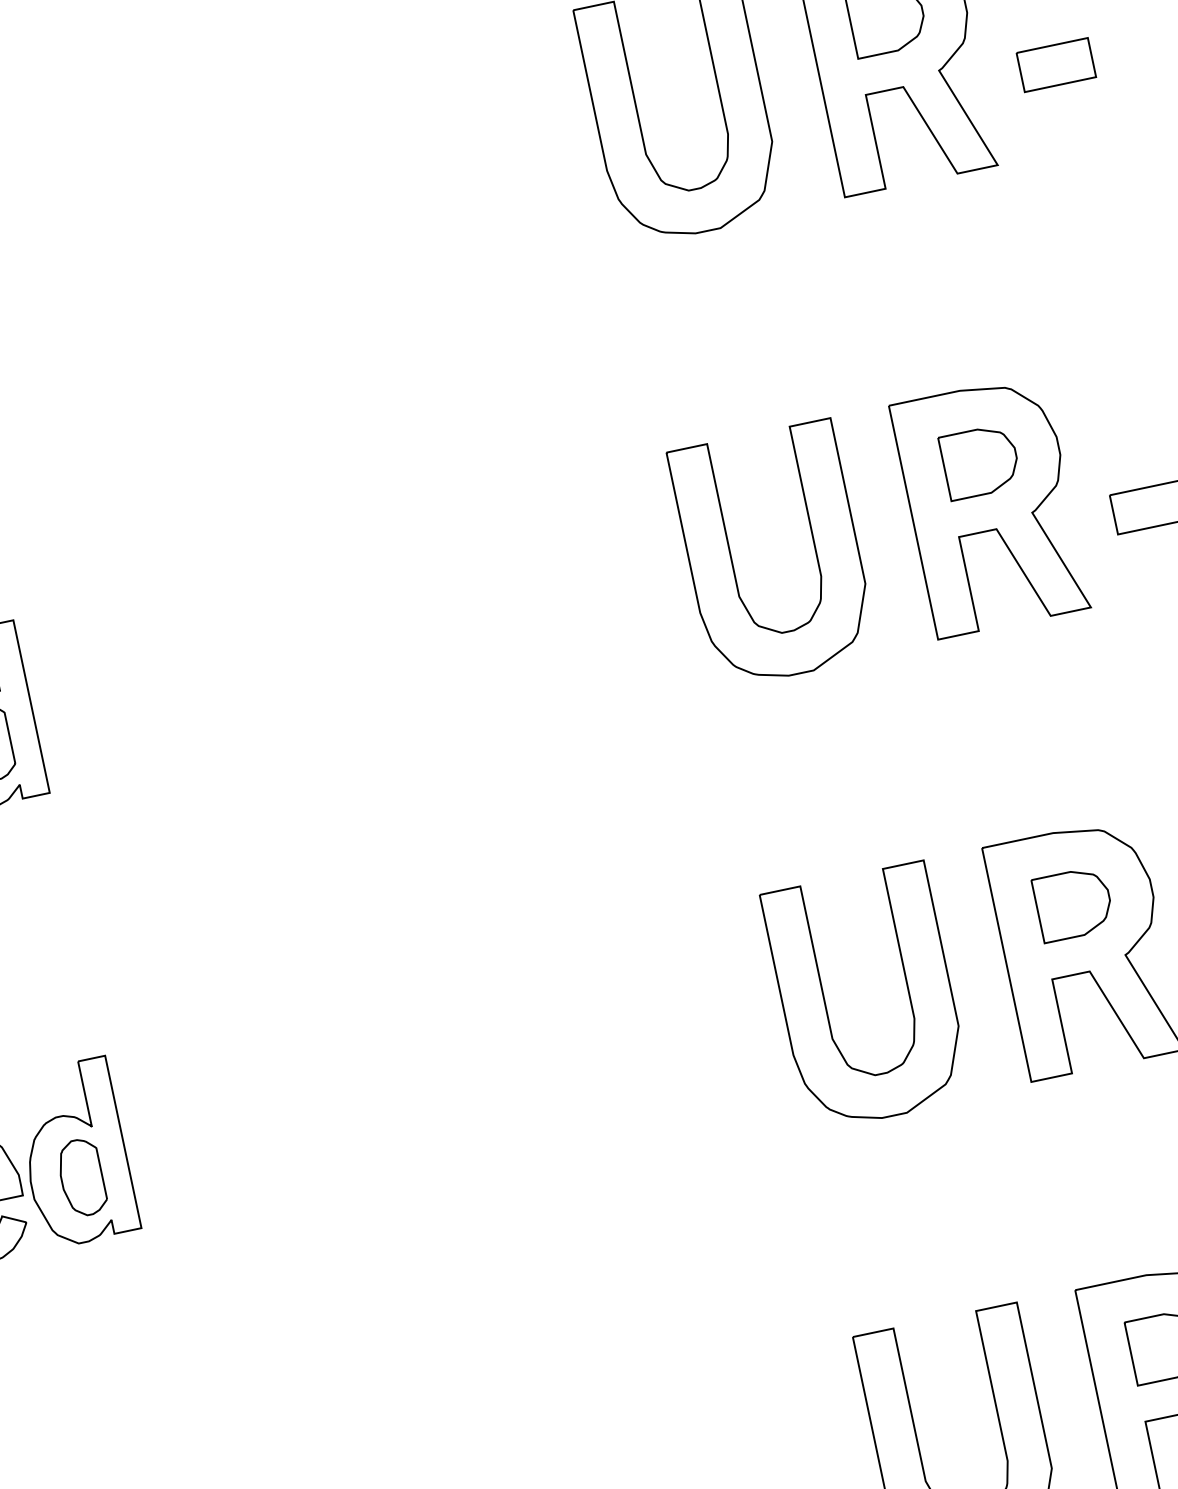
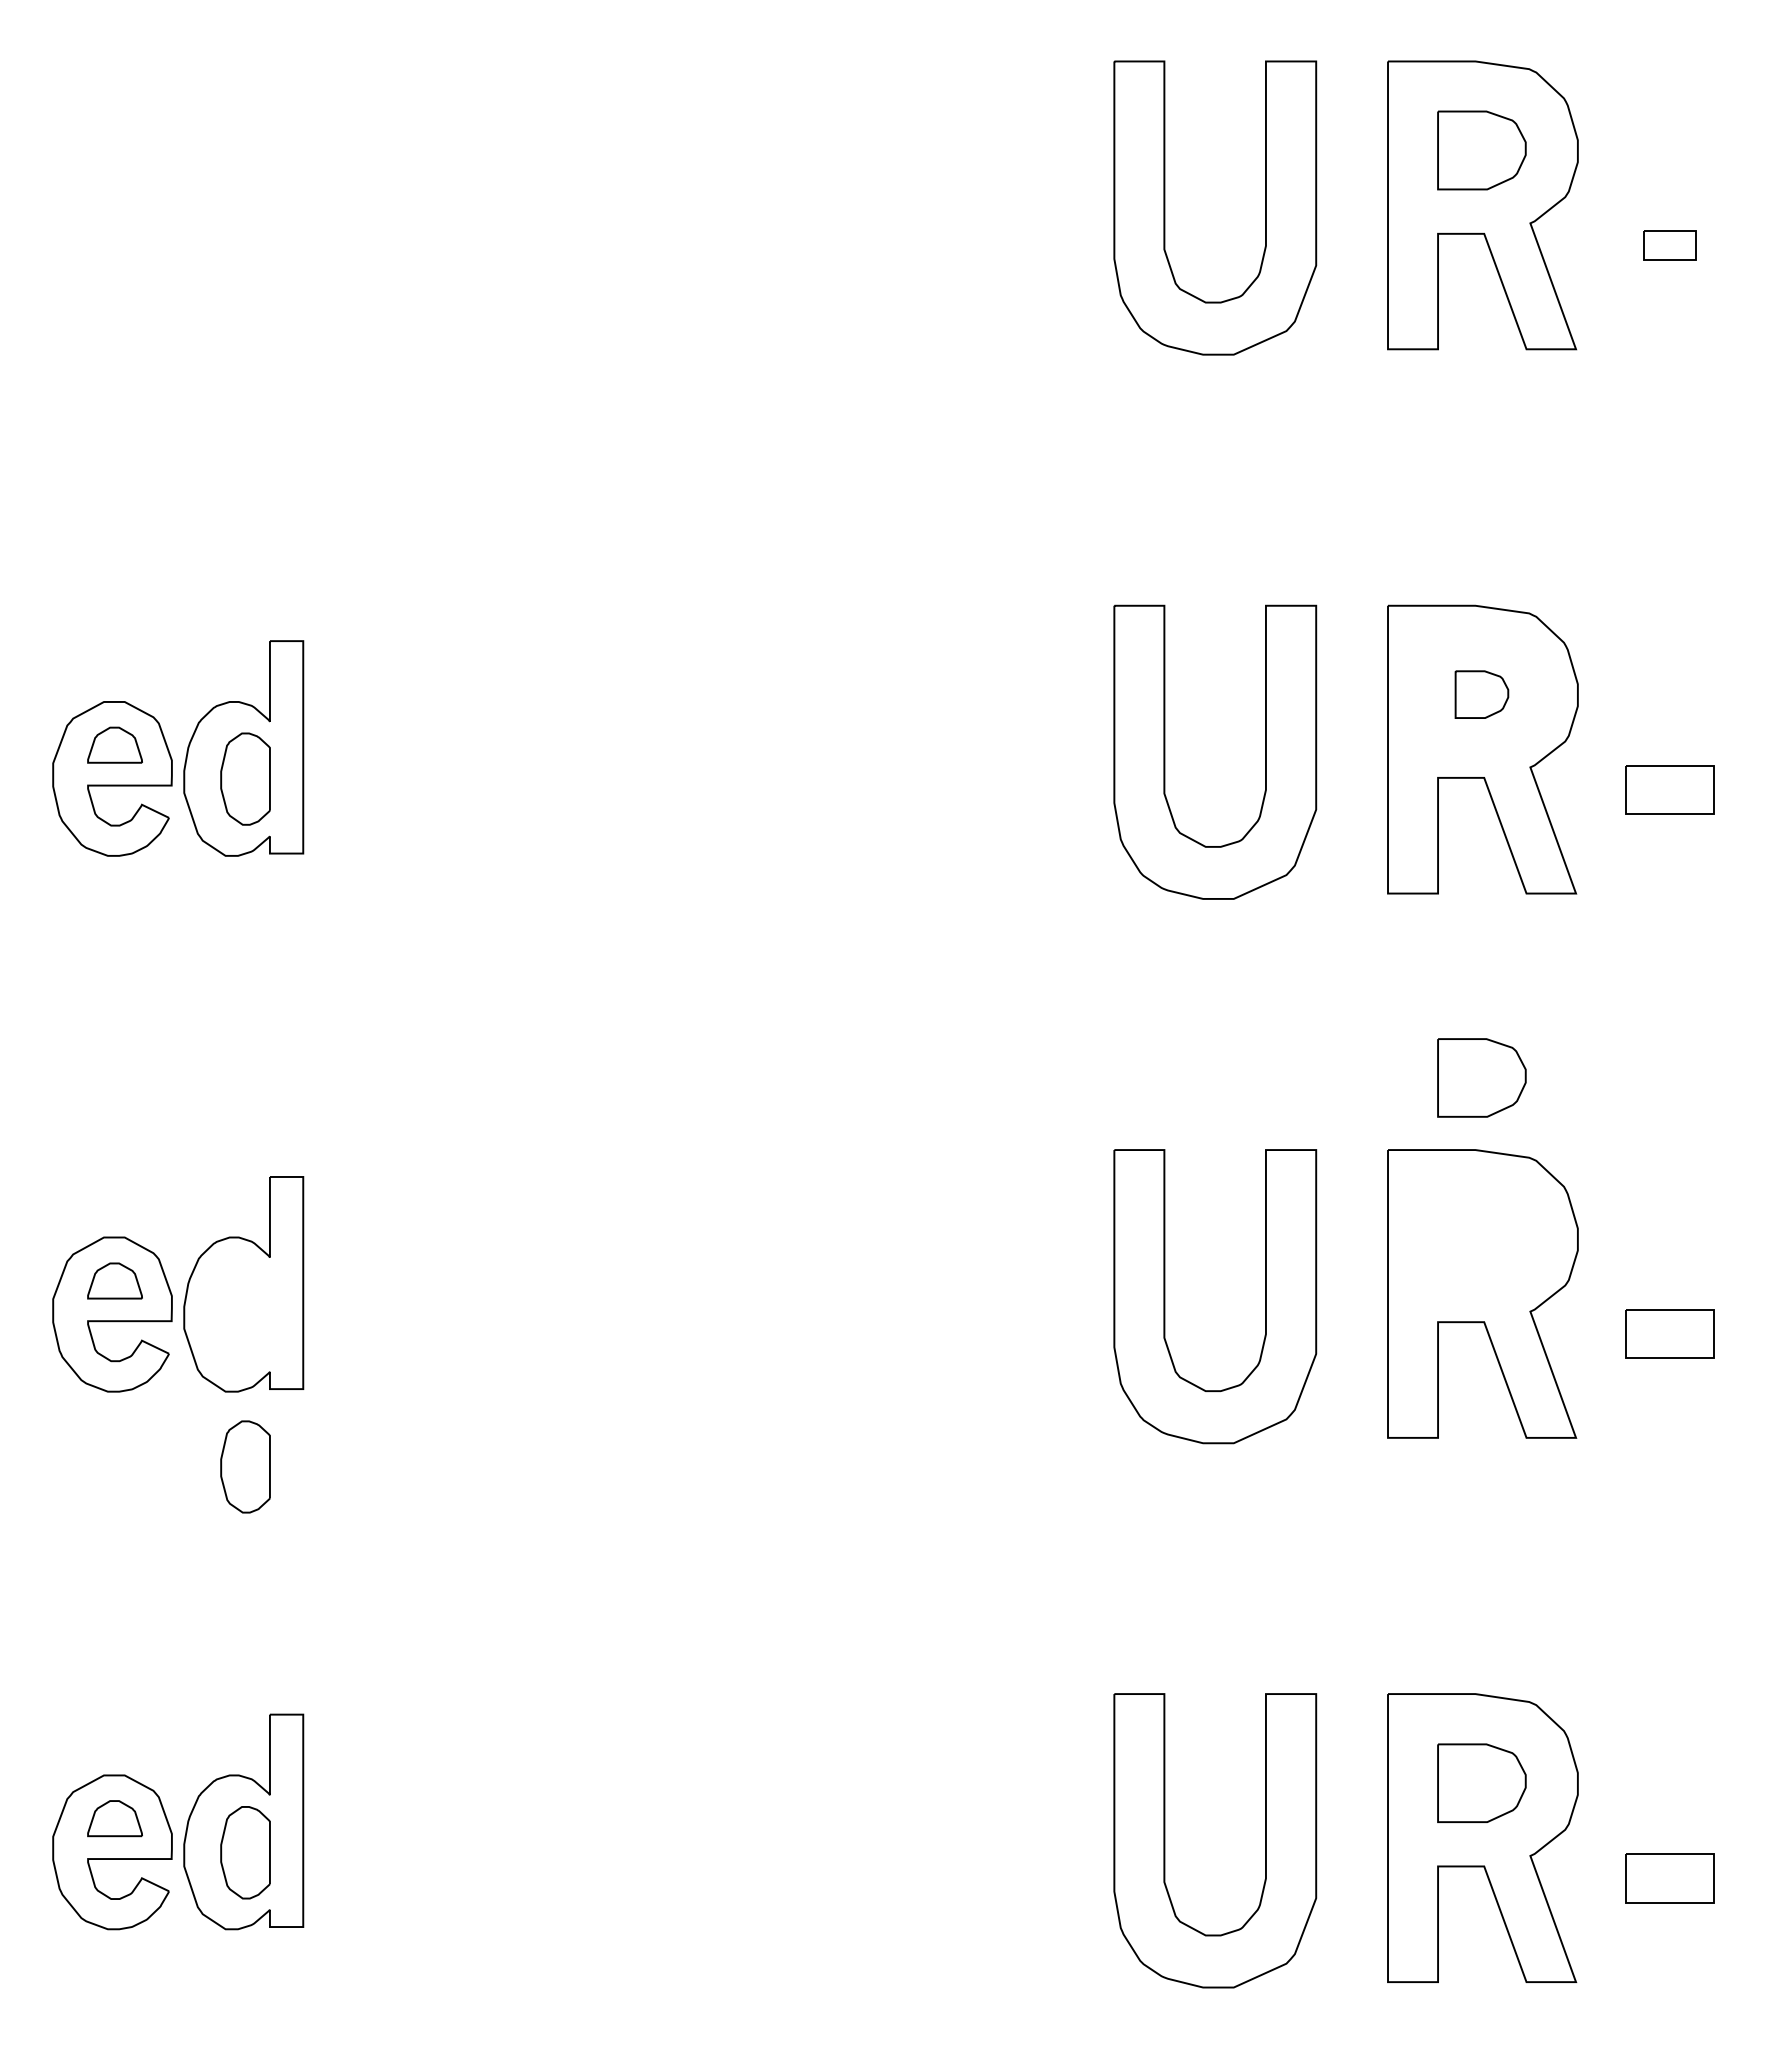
part: (1055, 64) -> (1669, 245), size x0.6
part: (980, 461) -> (1481, 694), size x0.6
part: (1073, 903) -> (1481, 1077), moved
part: (81, 1177) -> (245, 1466), moved

